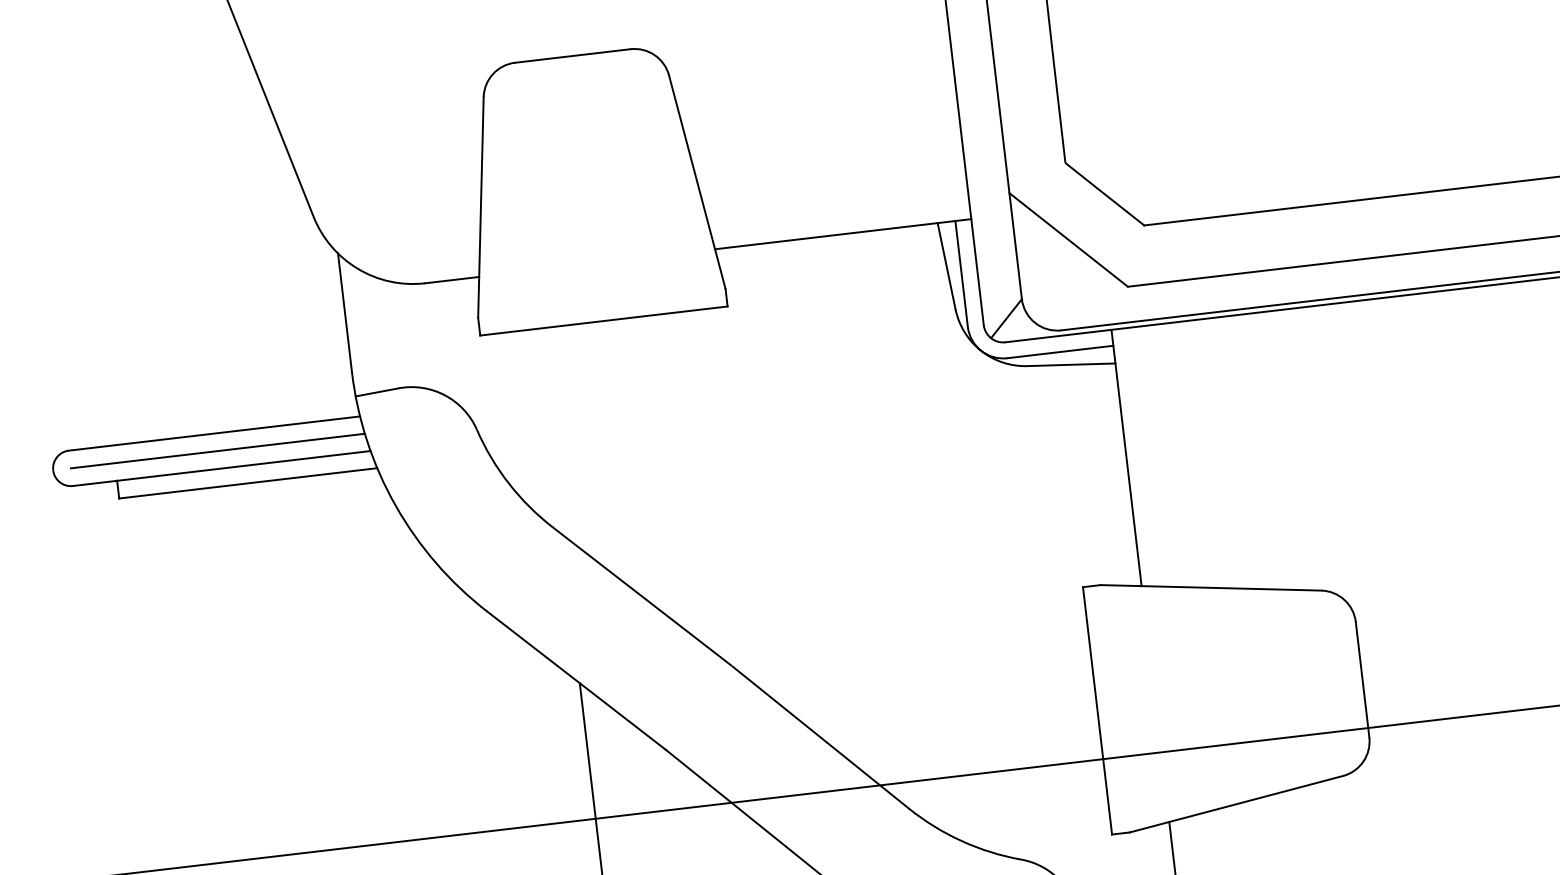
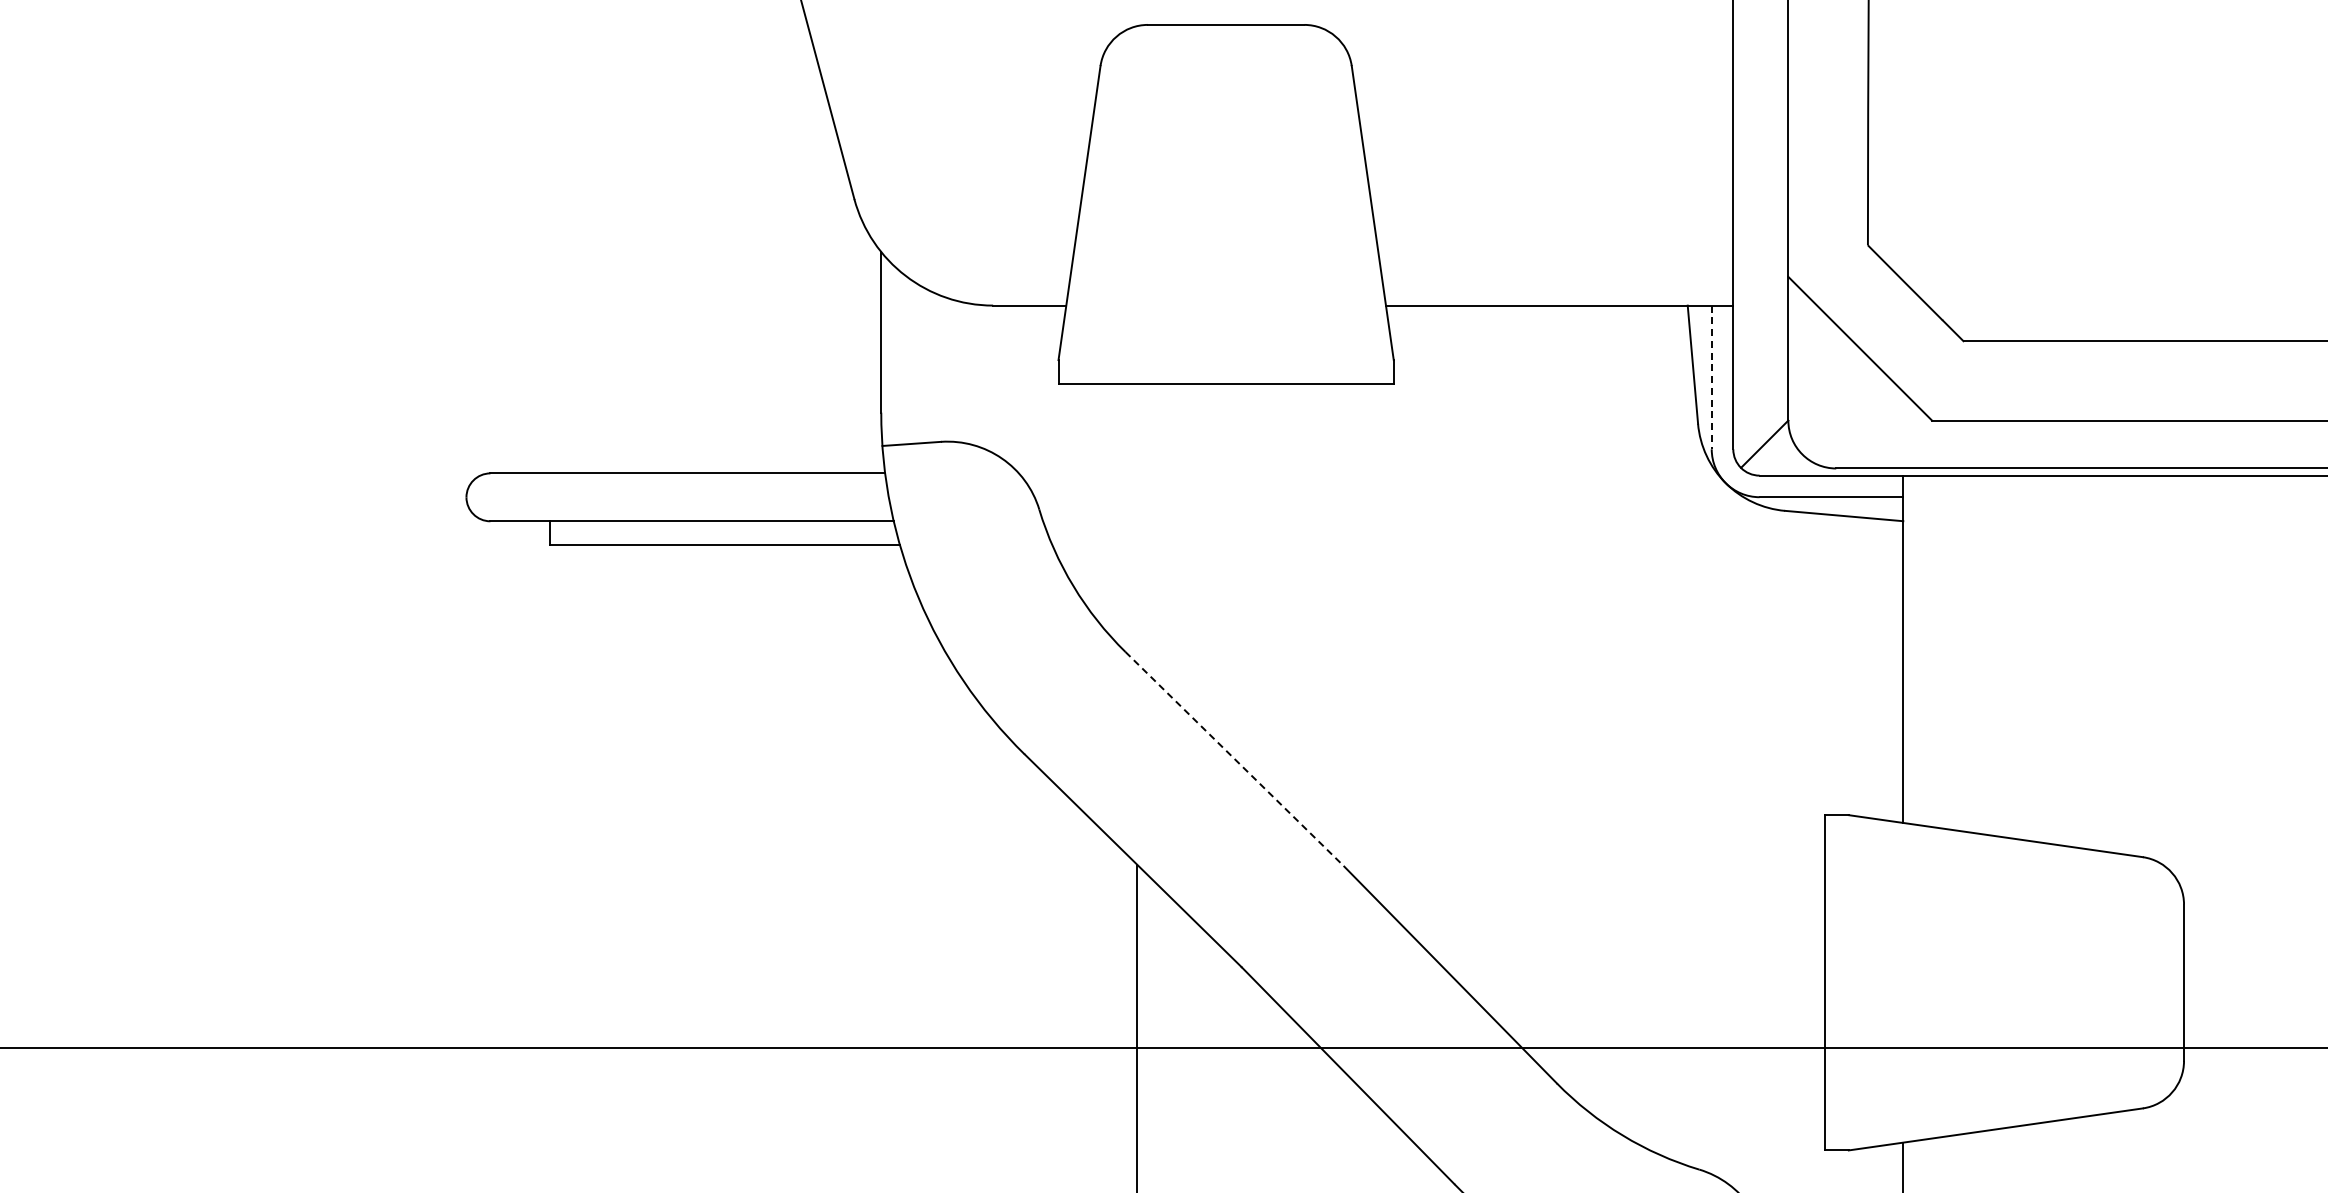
line: (961, 274) -> (1711, 377), solid -> dashed
line: (217, 451) -> (689, 497), removed
line: (641, 596) -> (1233, 758), solid -> dashed

